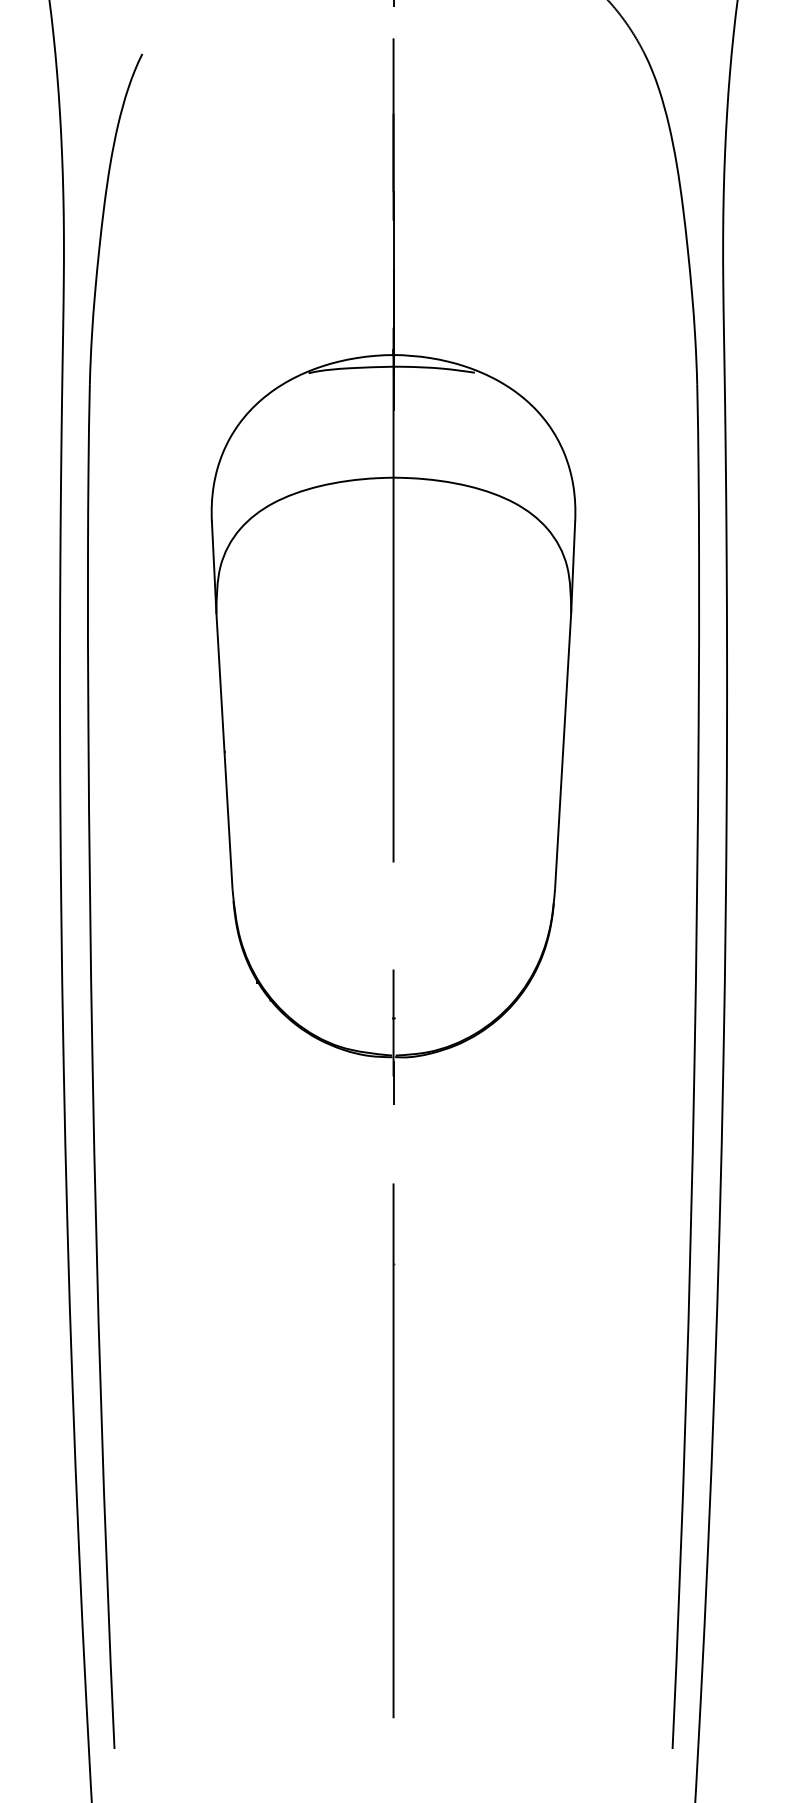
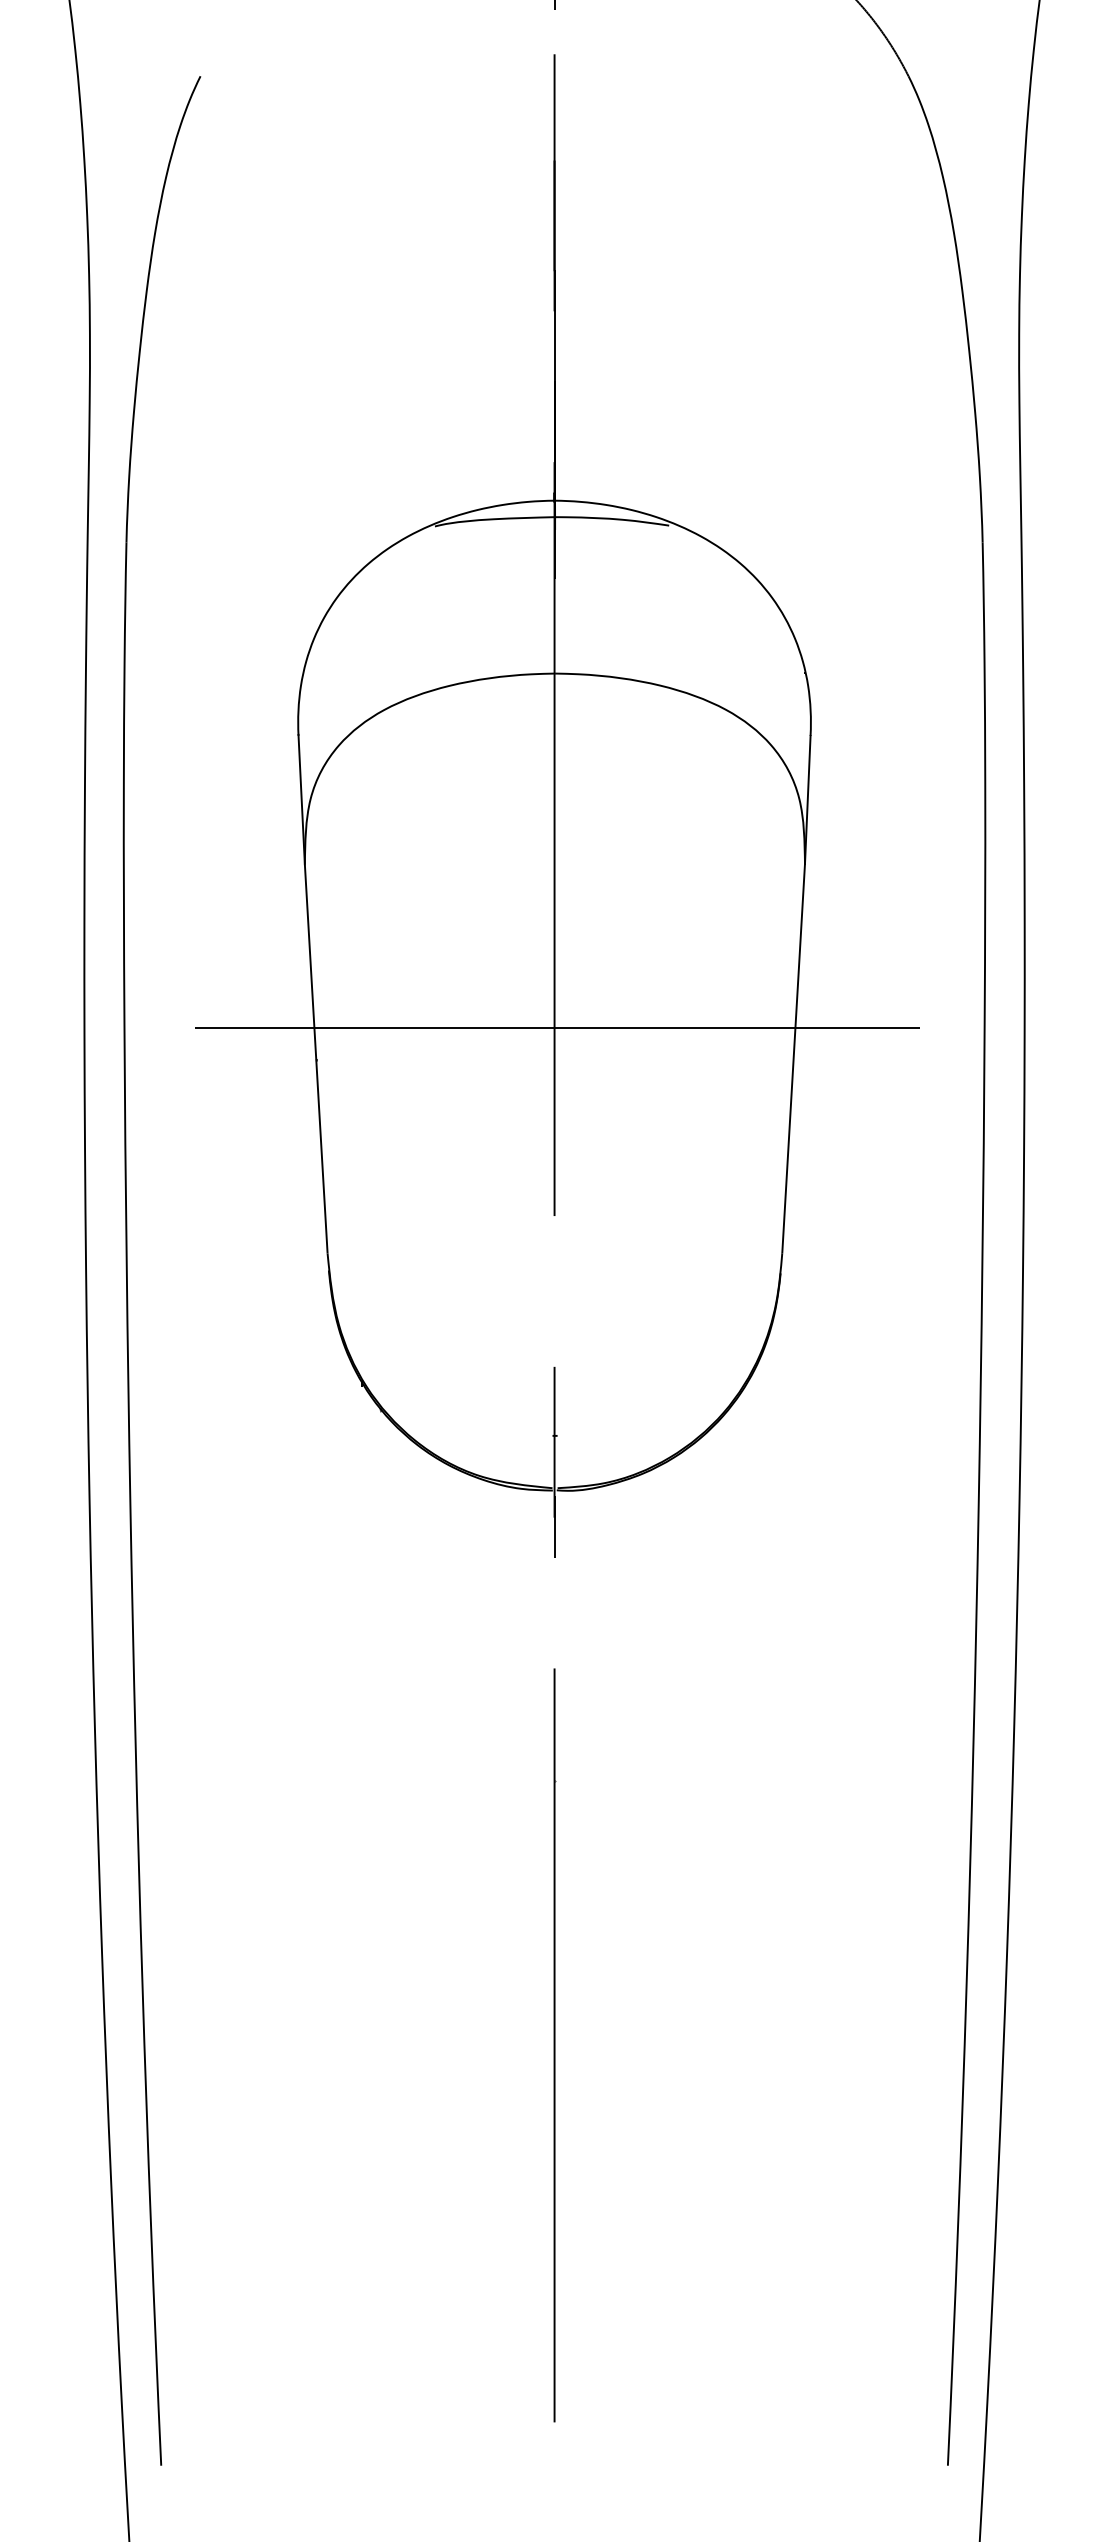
line: (395, 729) -> (557, 1028), added

